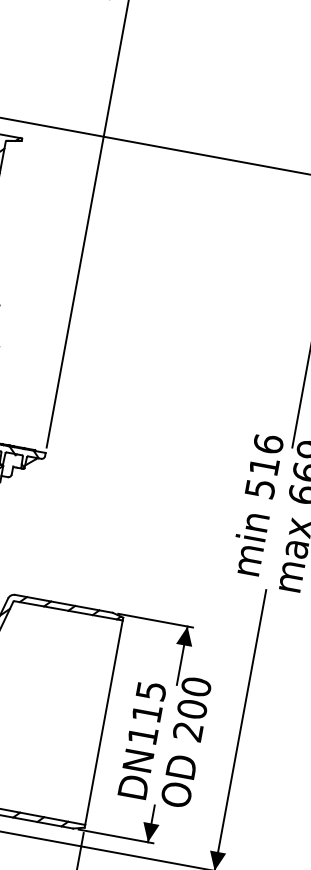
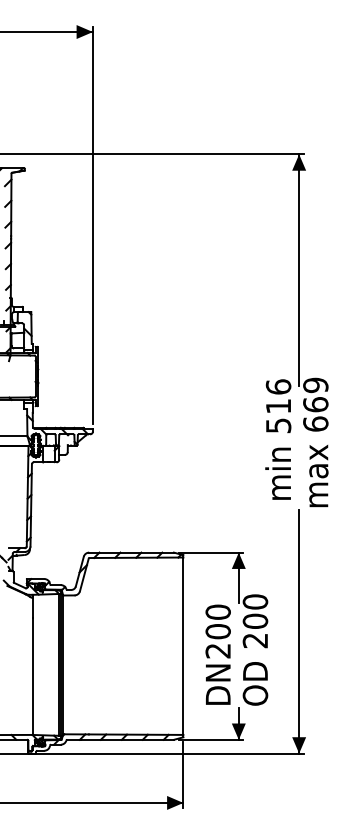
text: (146, 712) -> (217, 631), 115 -> 200

